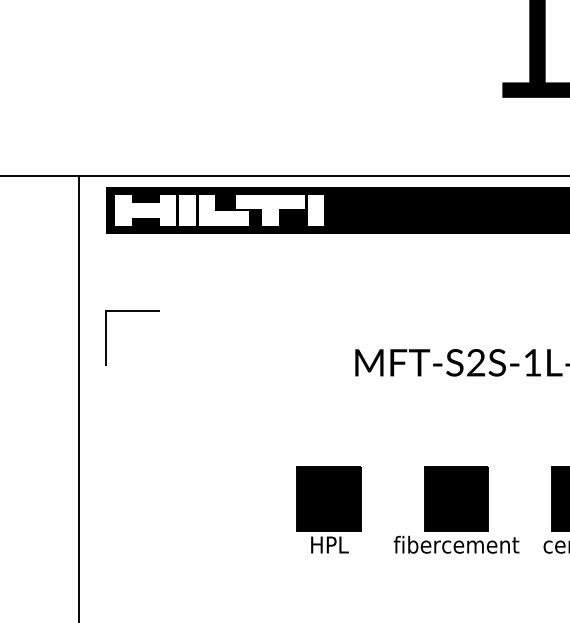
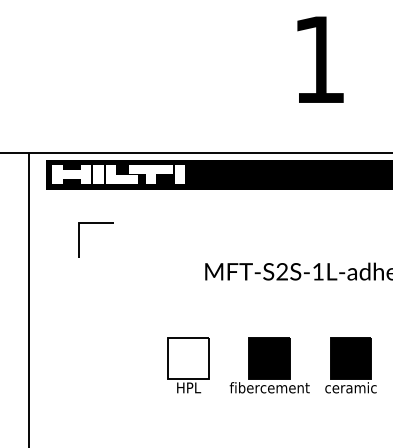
line: (131, 312) -> (95, 223), moved
fill: (329, 498) -> (188, 358), removed

